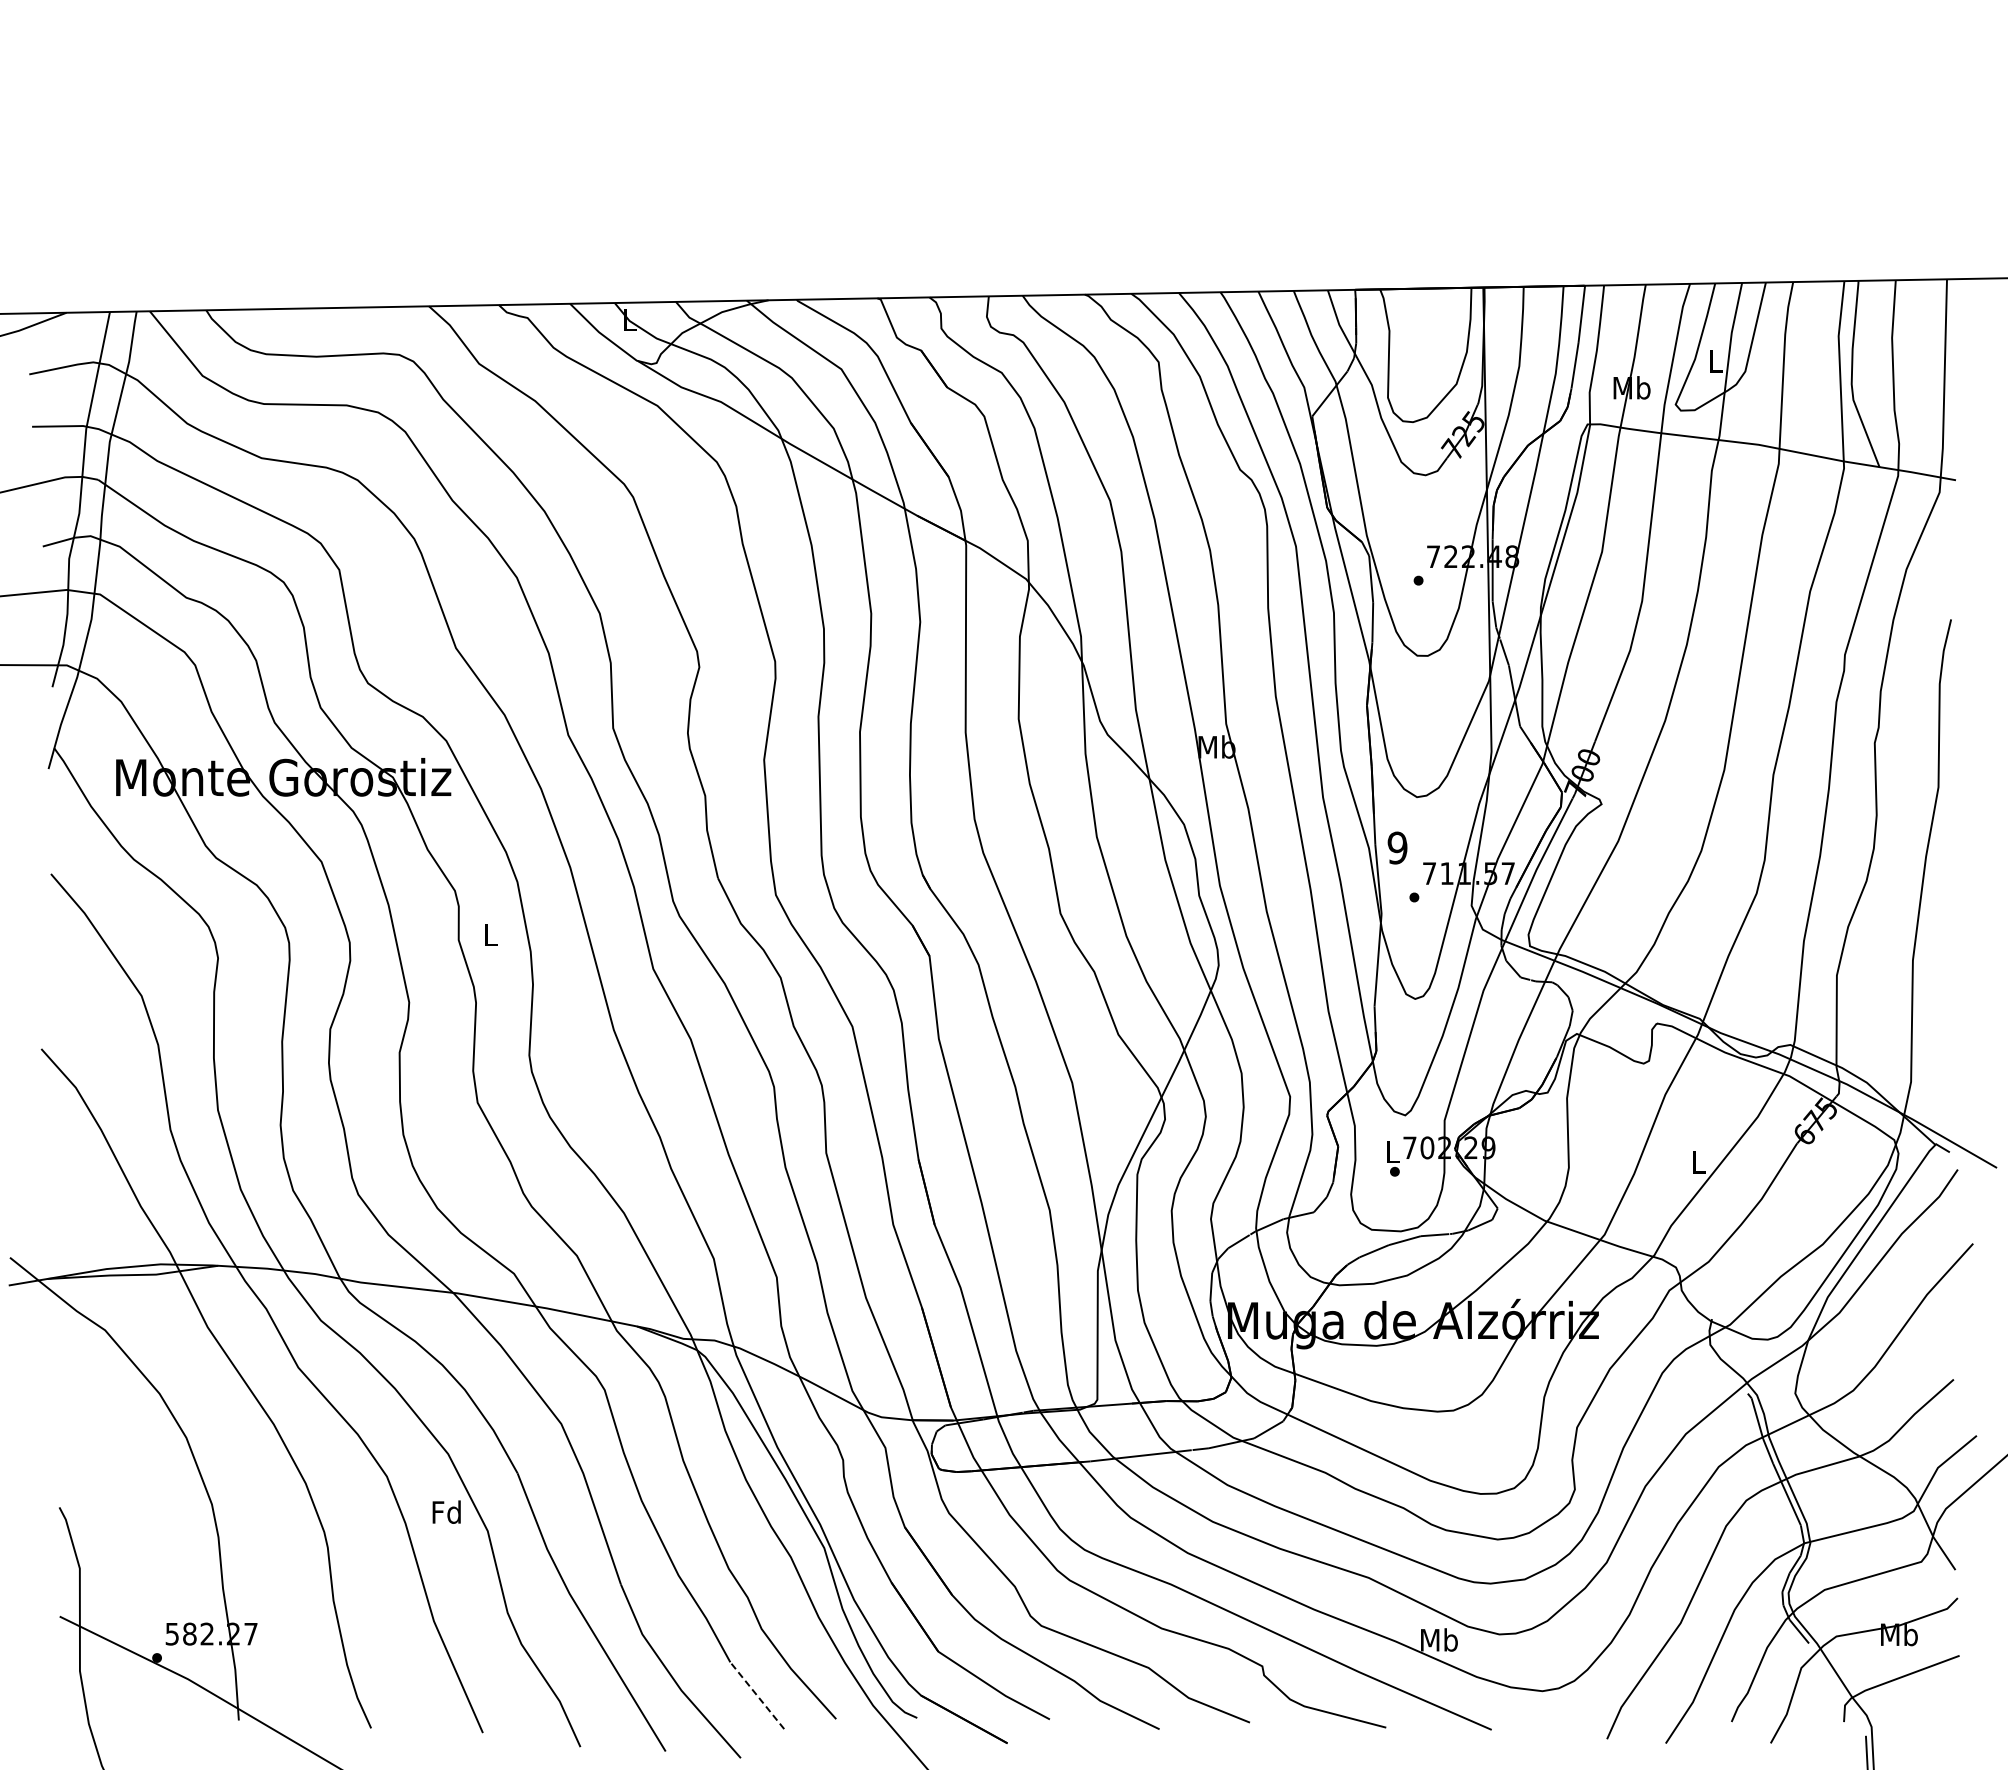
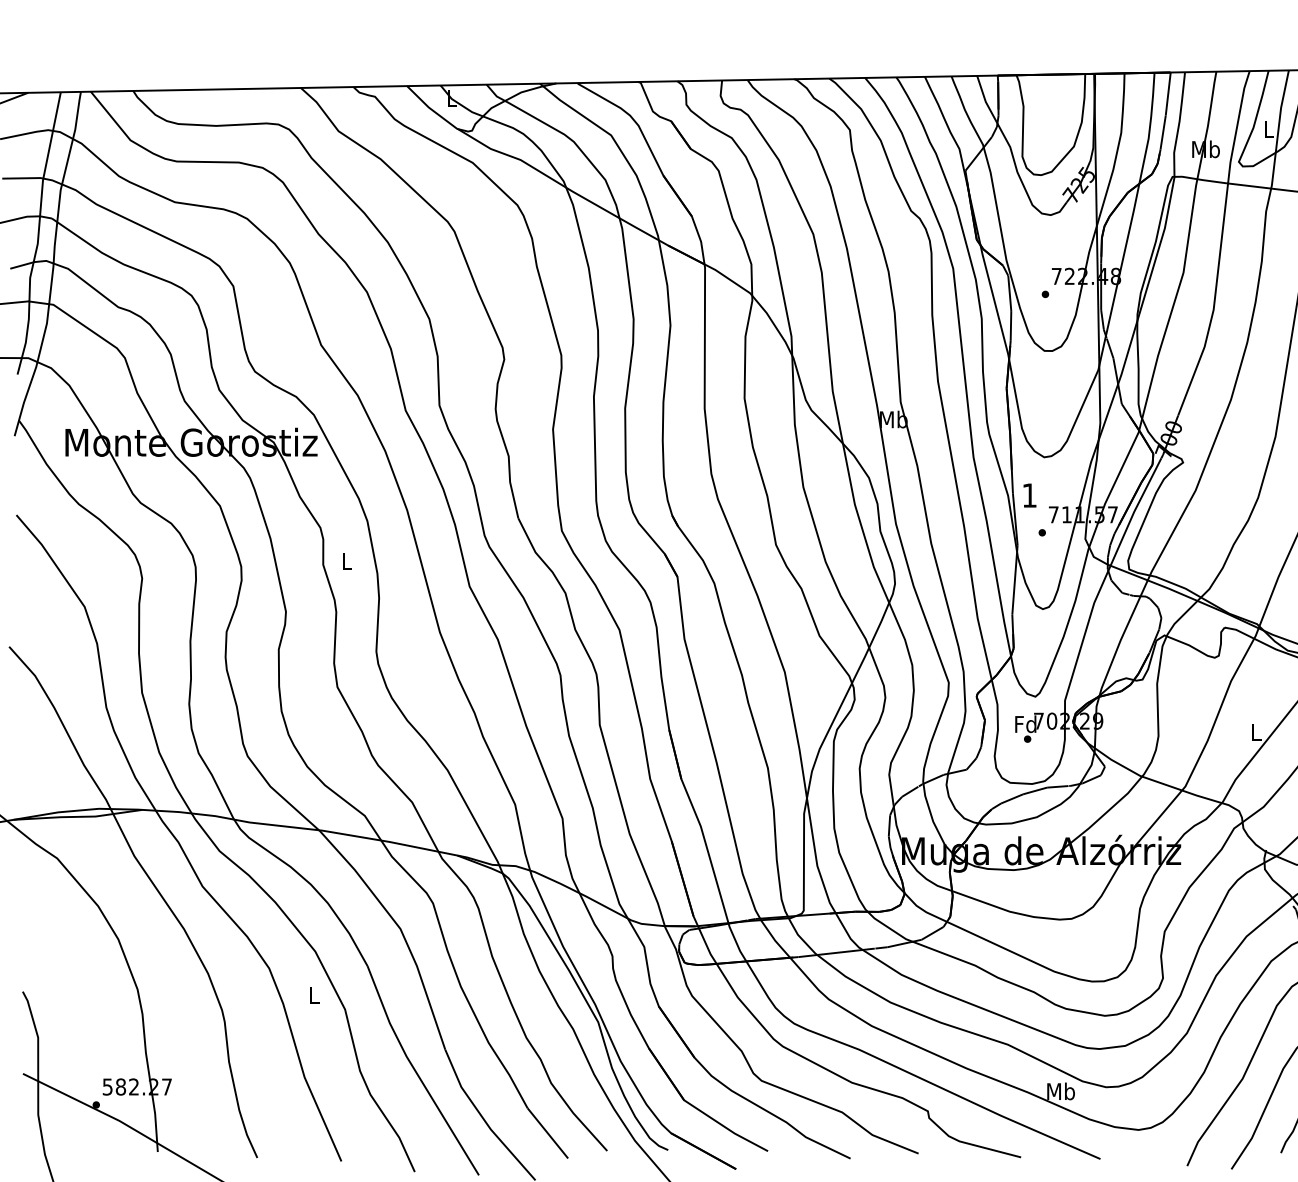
text: (1397, 847) -> (1029, 495), 9 -> 1
text: (1392, 1151) -> (1025, 723), L -> Fd
text: (446, 1511) -> (314, 994), Fd -> L
line: (757, 1695) -> (548, 1133), dashed -> solid

